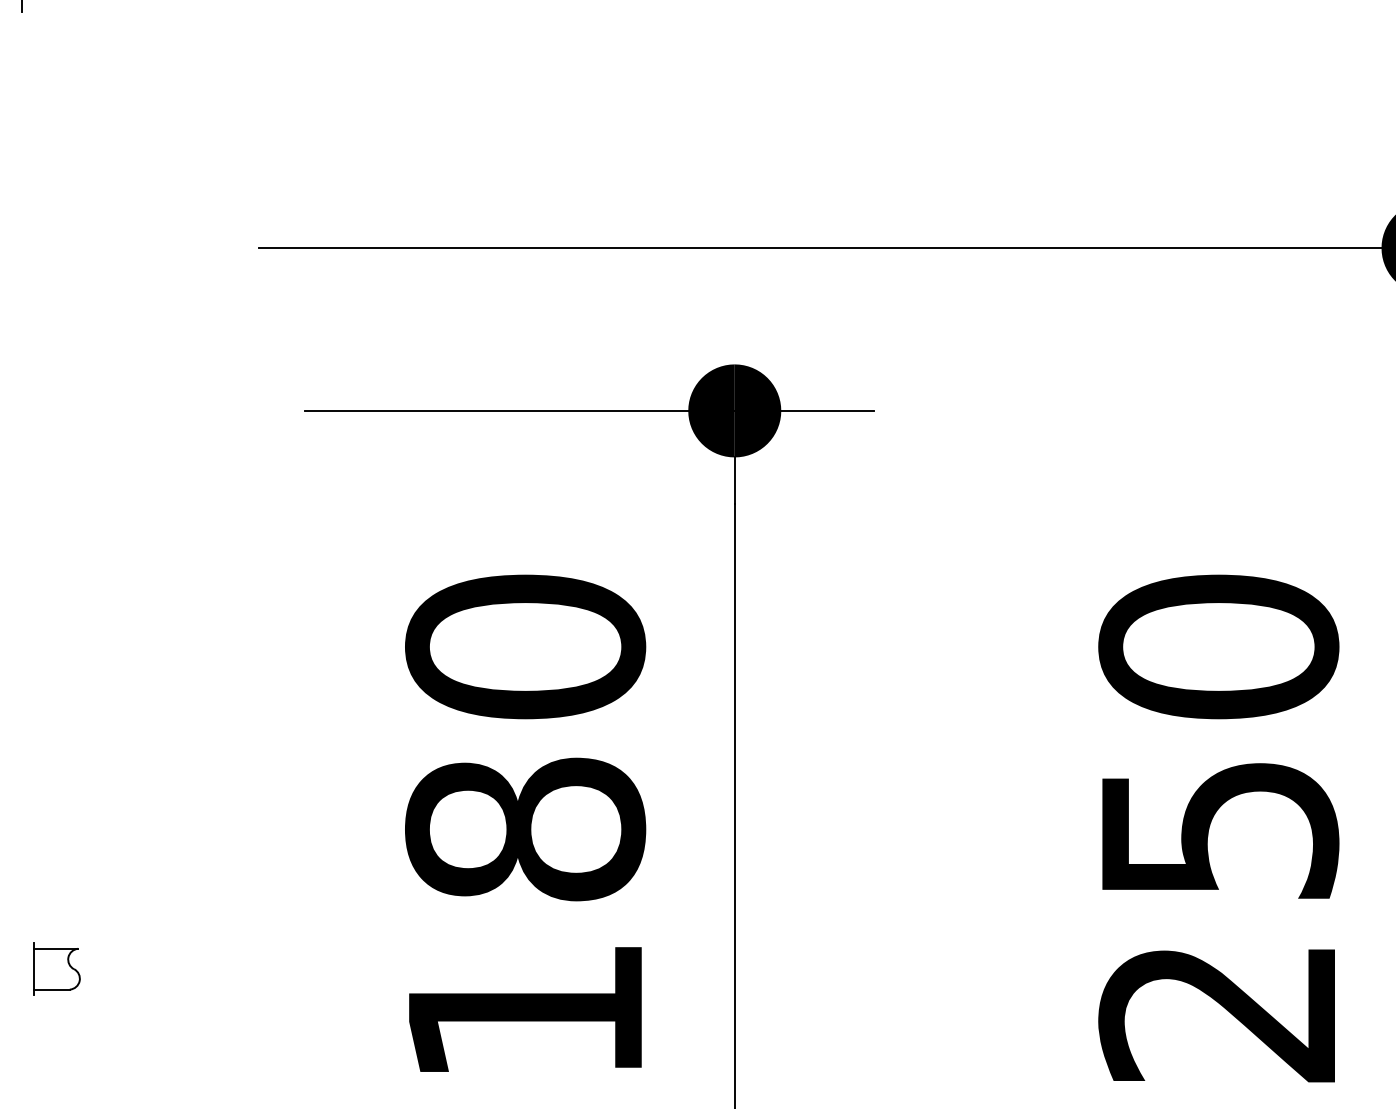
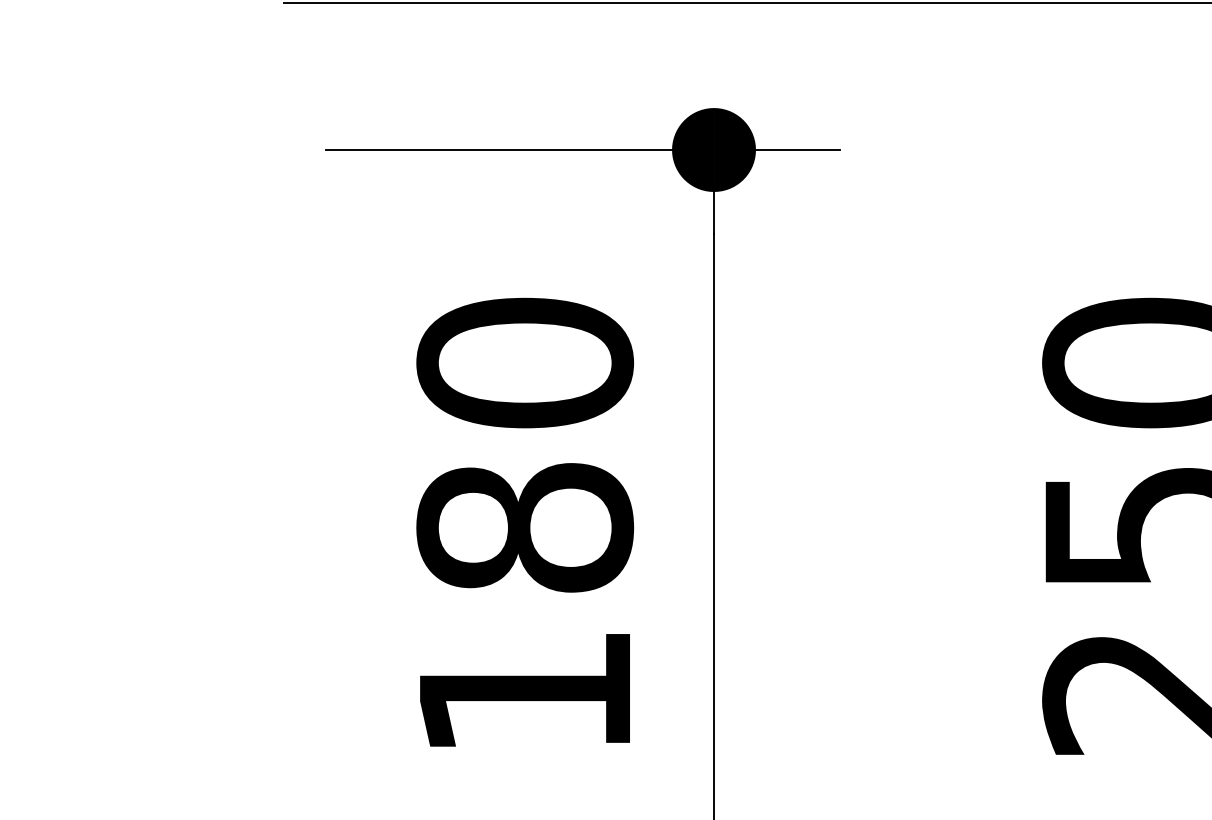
part: (56, 968) -> (101, 653), removed

